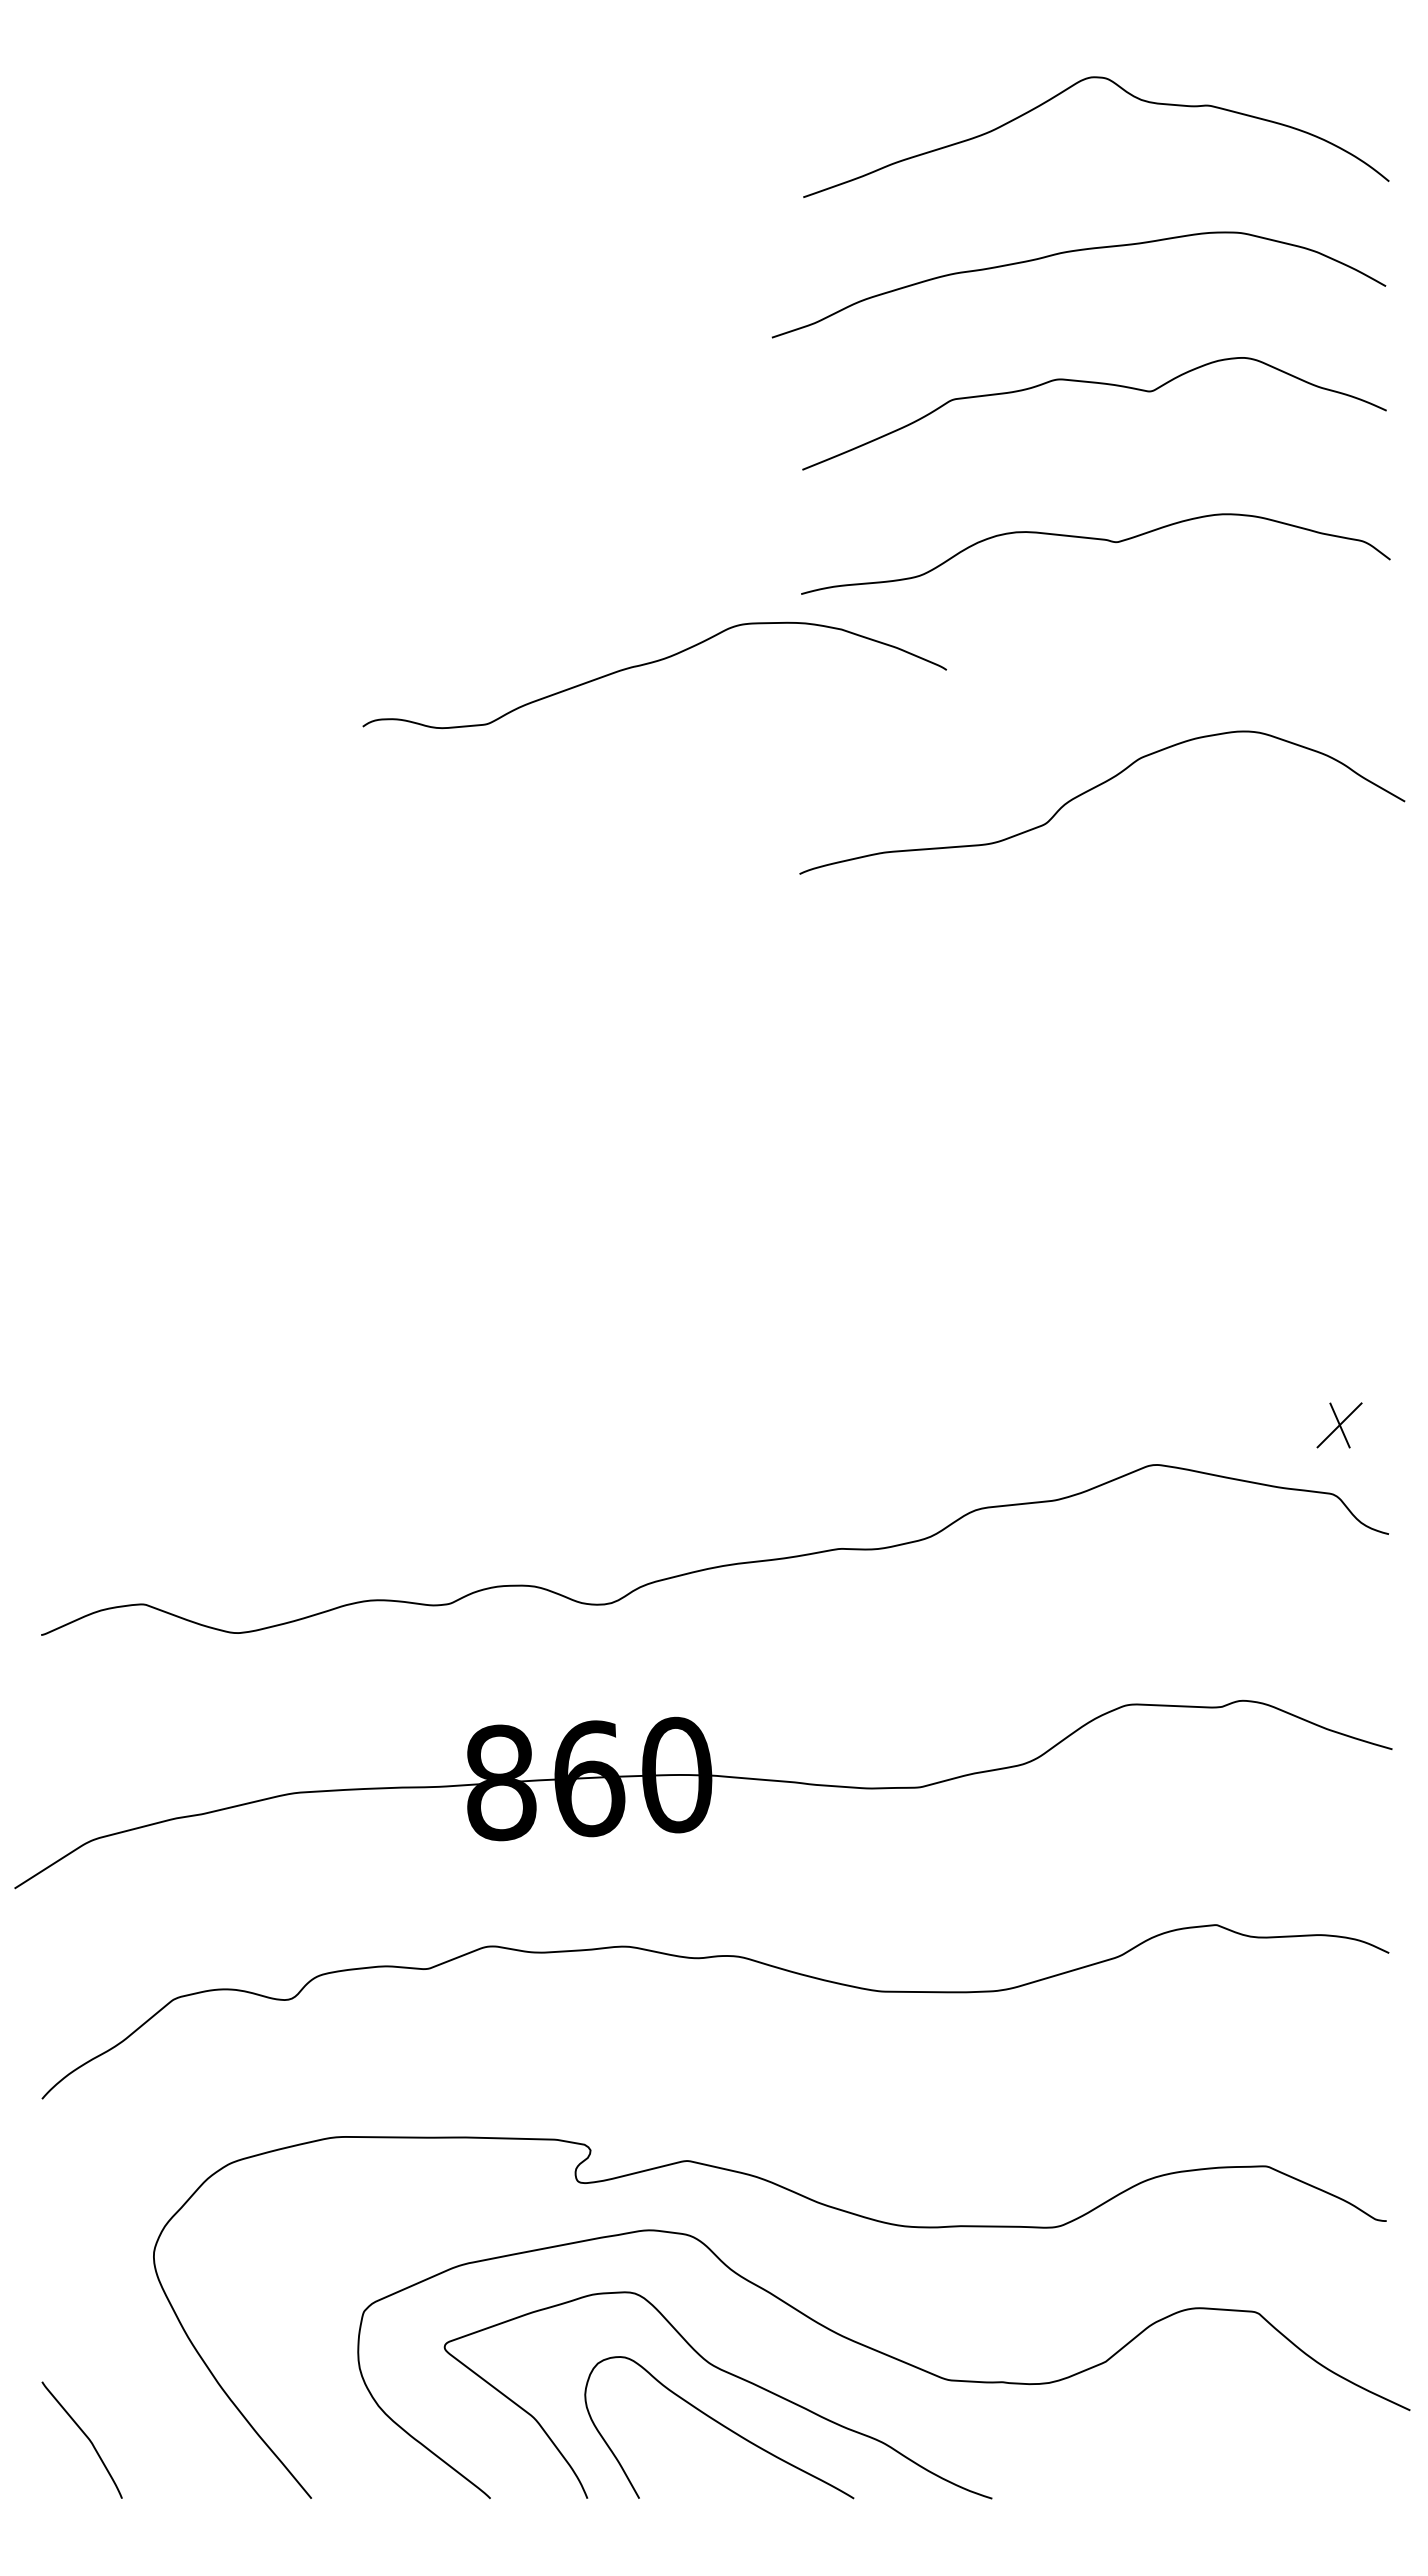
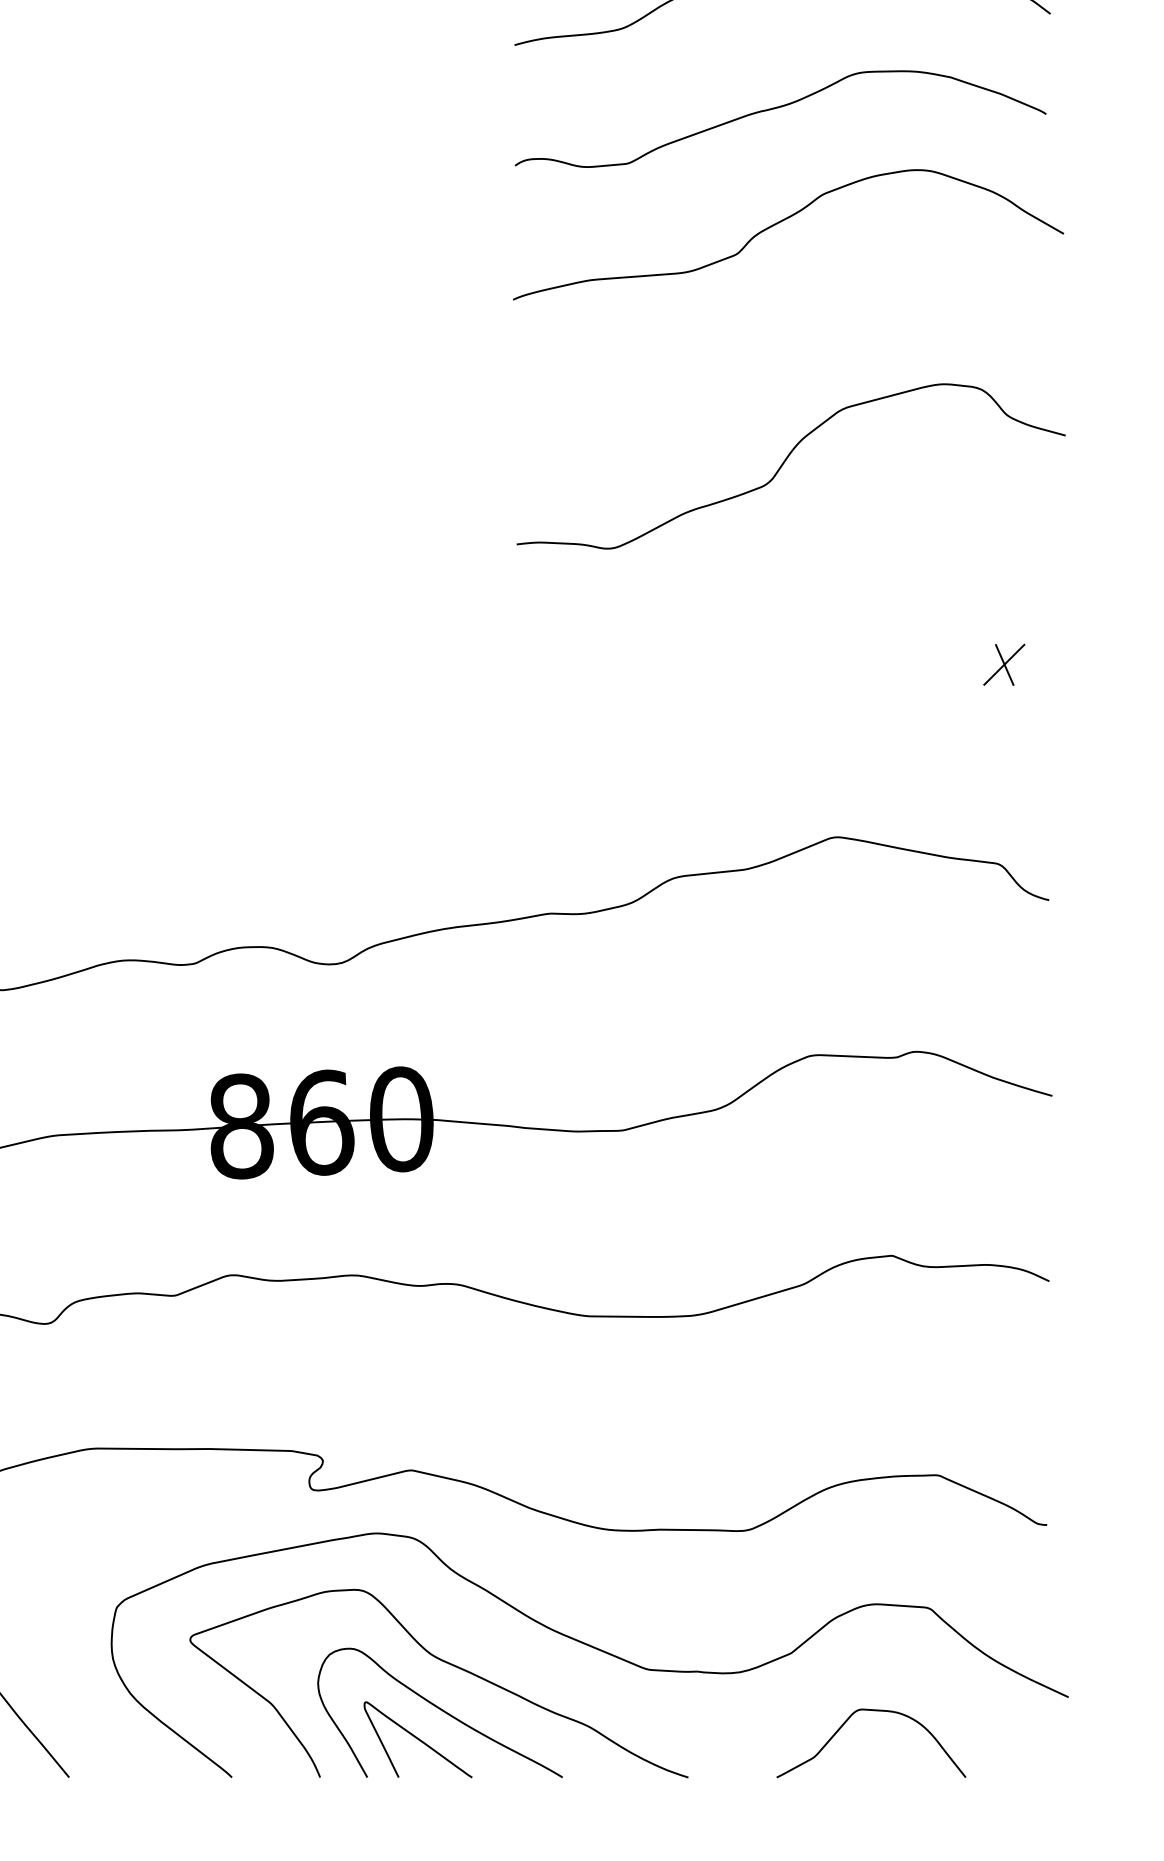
curve: (649, 664) -> (775, 109), moved
curve: (1099, 1051) -> (785, 461), added
part: (1339, 1425) -> (1004, 664), moved
curve: (1193, 2425) -> (871, 1710), added
curve: (694, 2456) -> (417, 1739), added

